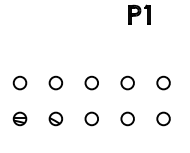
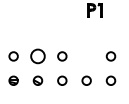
circle: (55, 83) -> (37, 56), size x1.6
circle: (127, 83) -> (86, 56), removed

